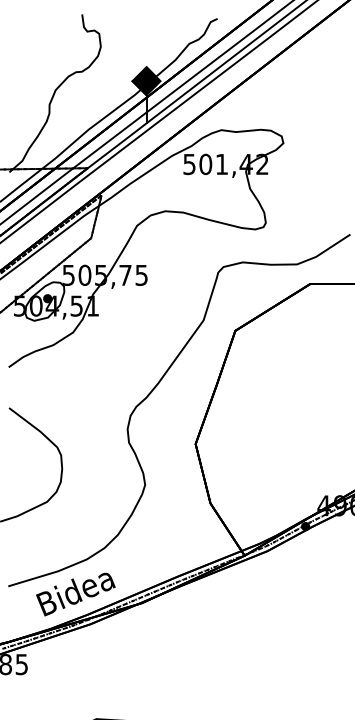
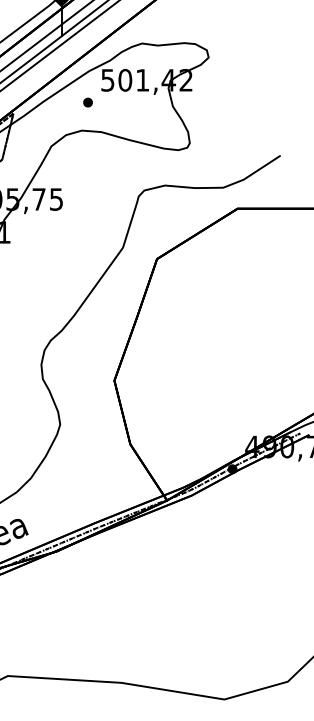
part: (170, 184) -> (87, 101), added

